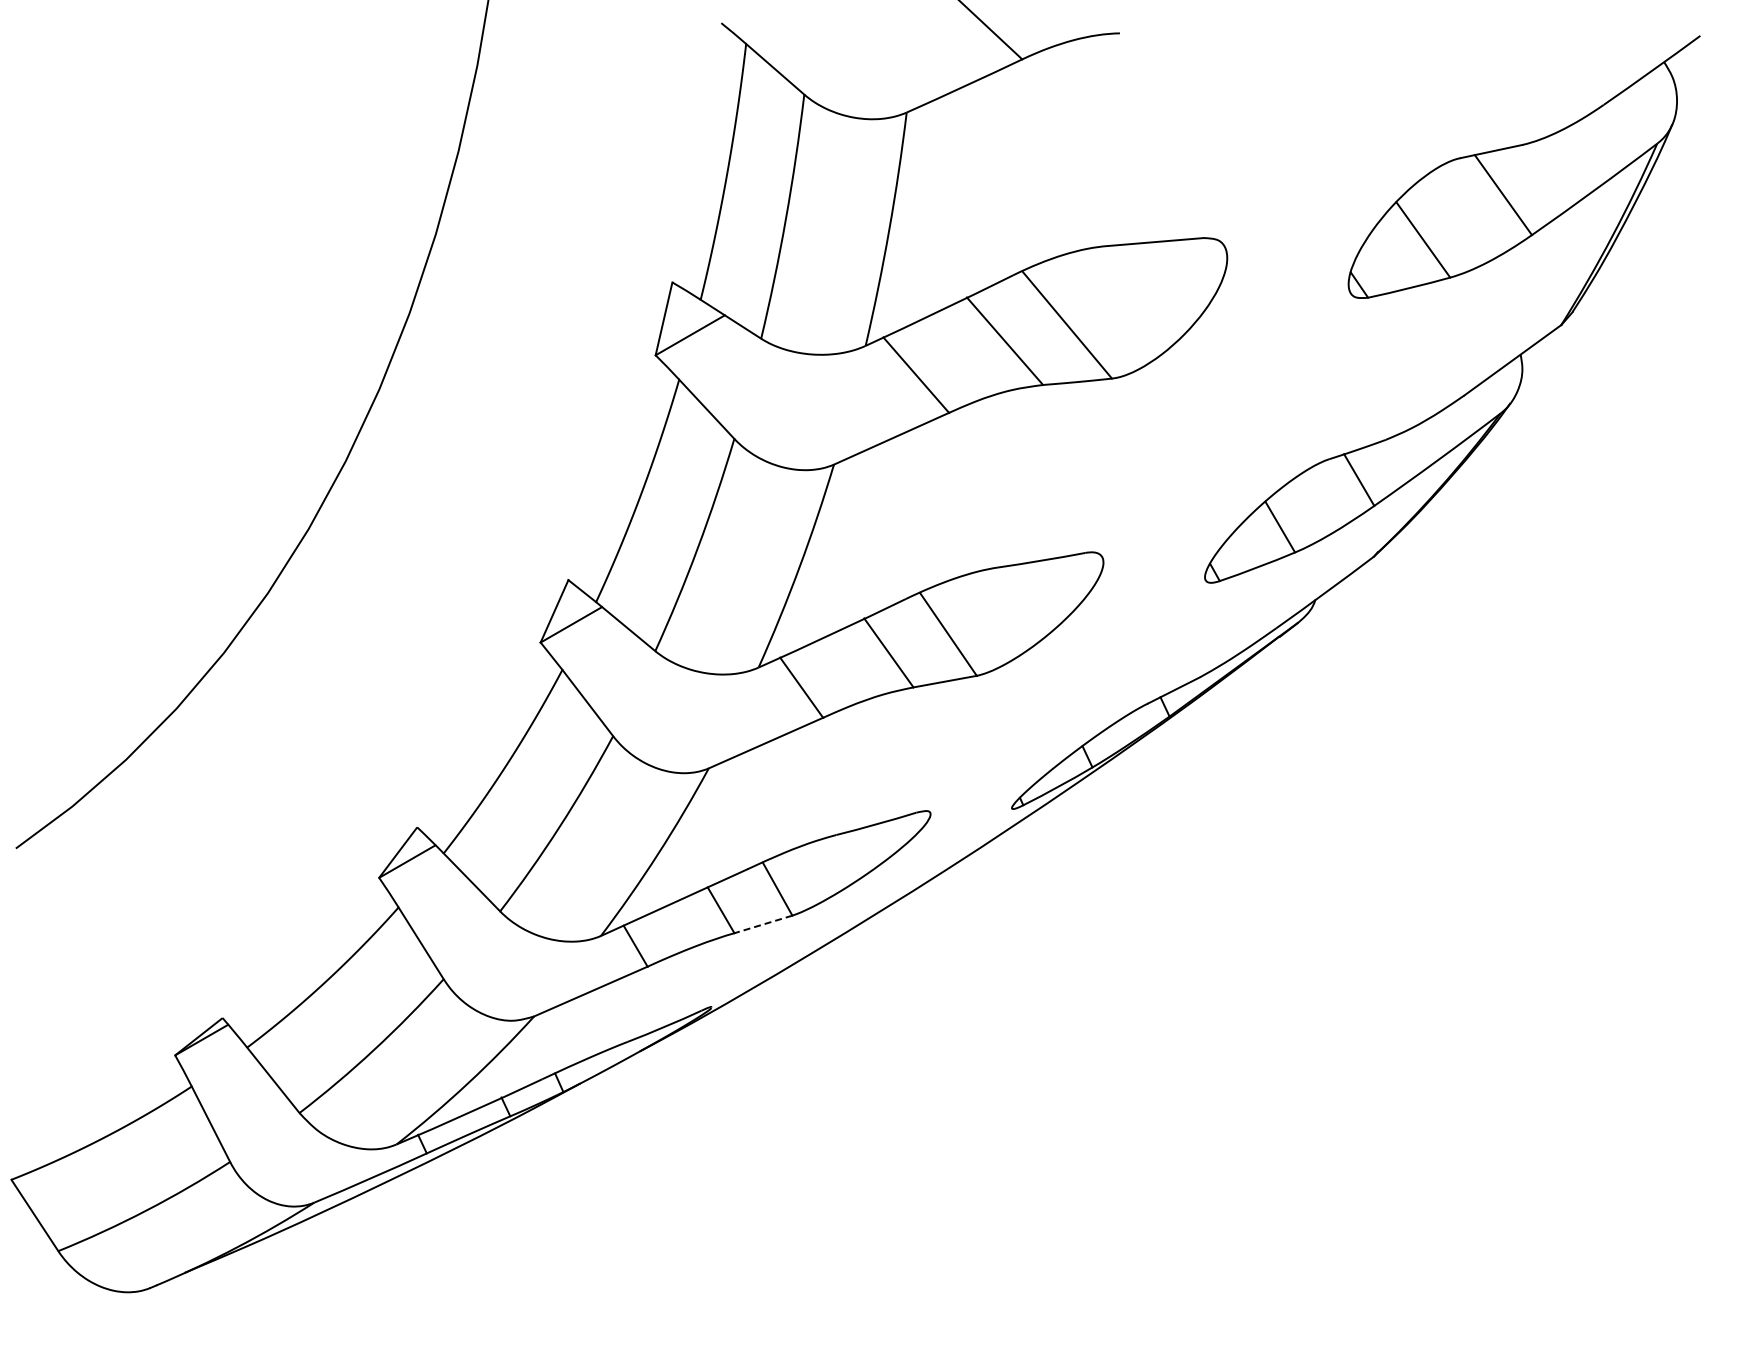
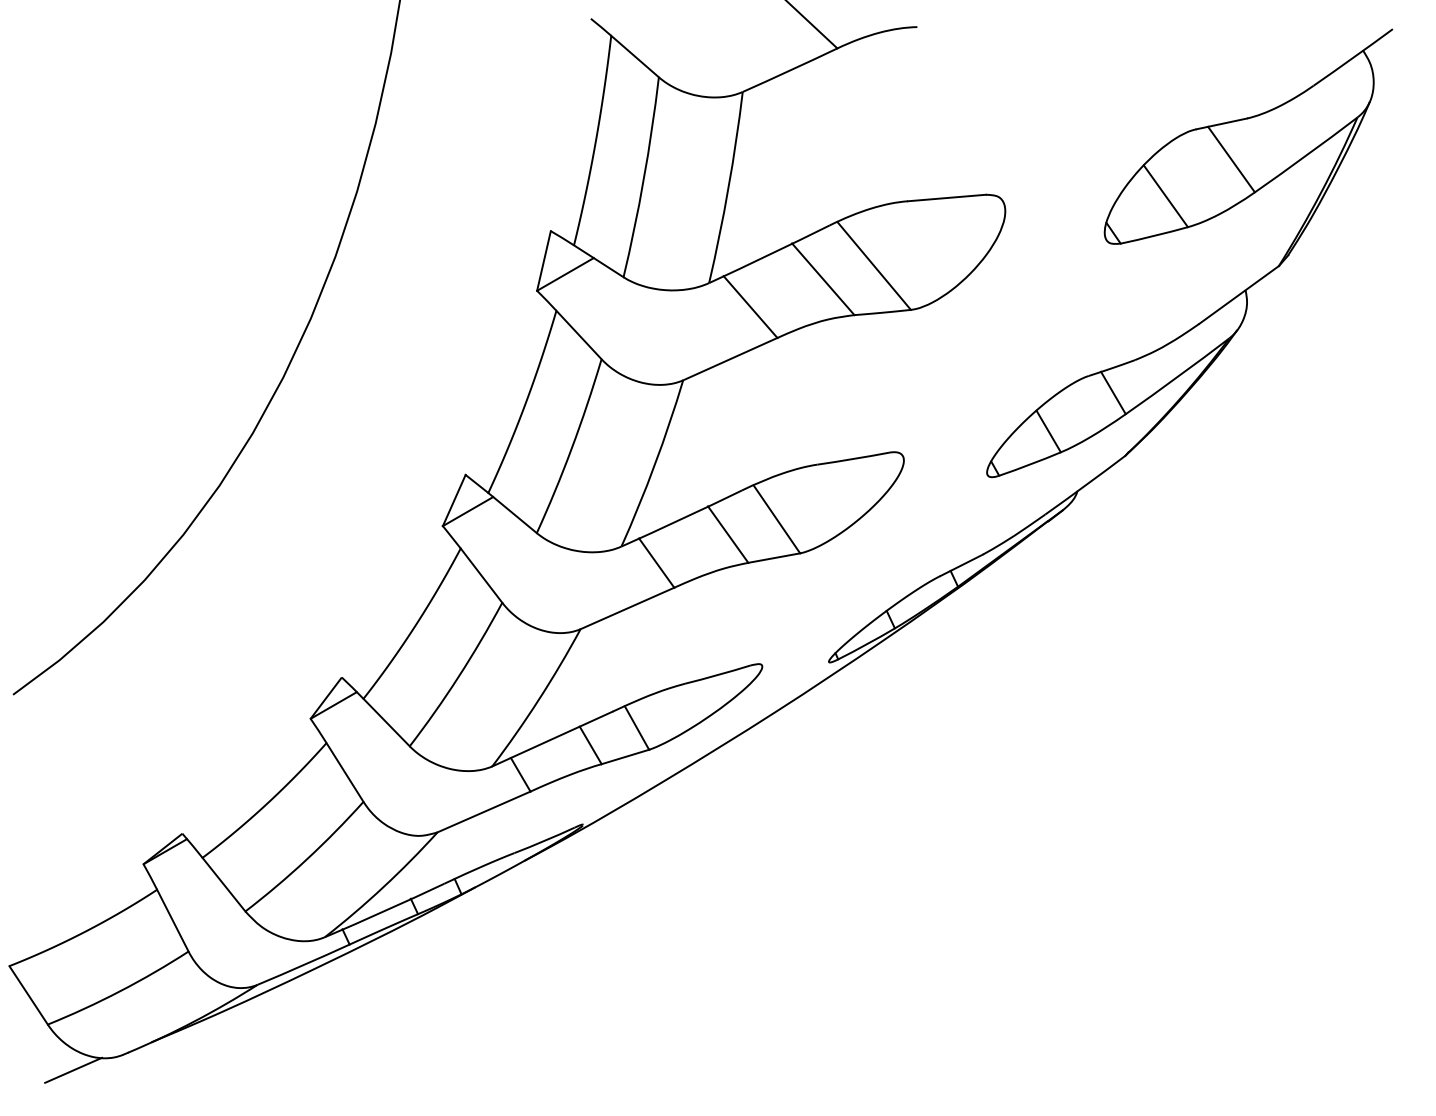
line: (762, 924) -> (624, 757), dashed -> solid
line: (89, 1306) -> (73, 1069), added

